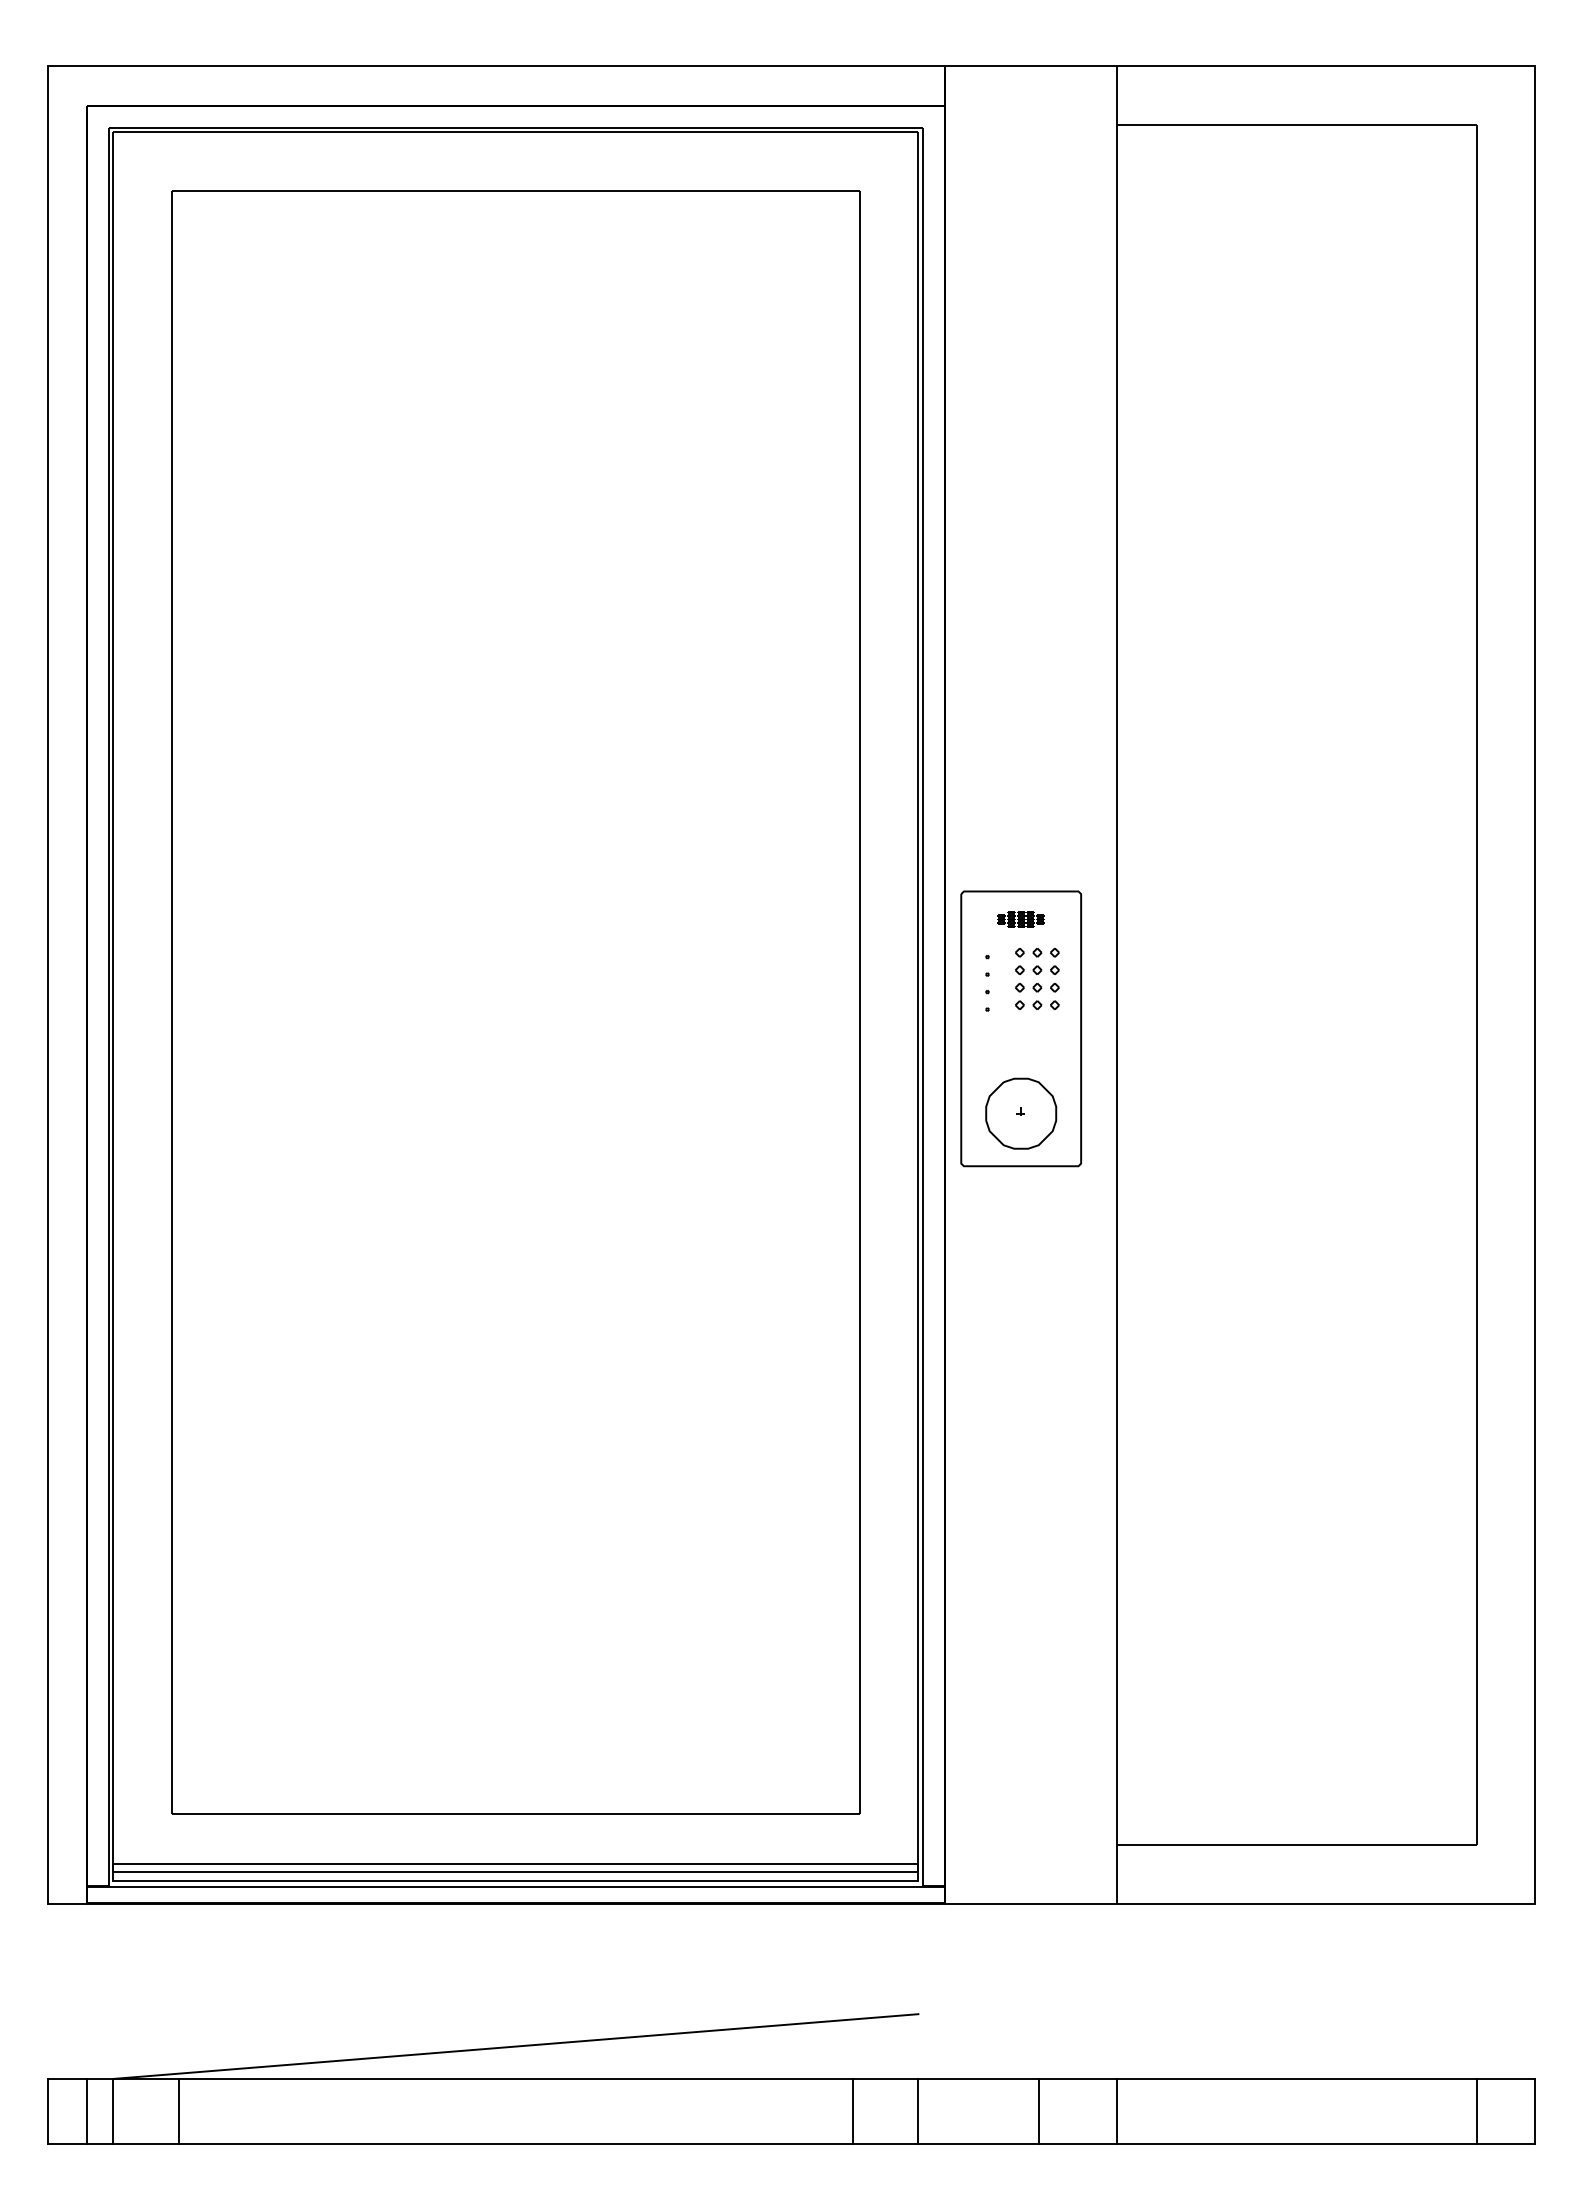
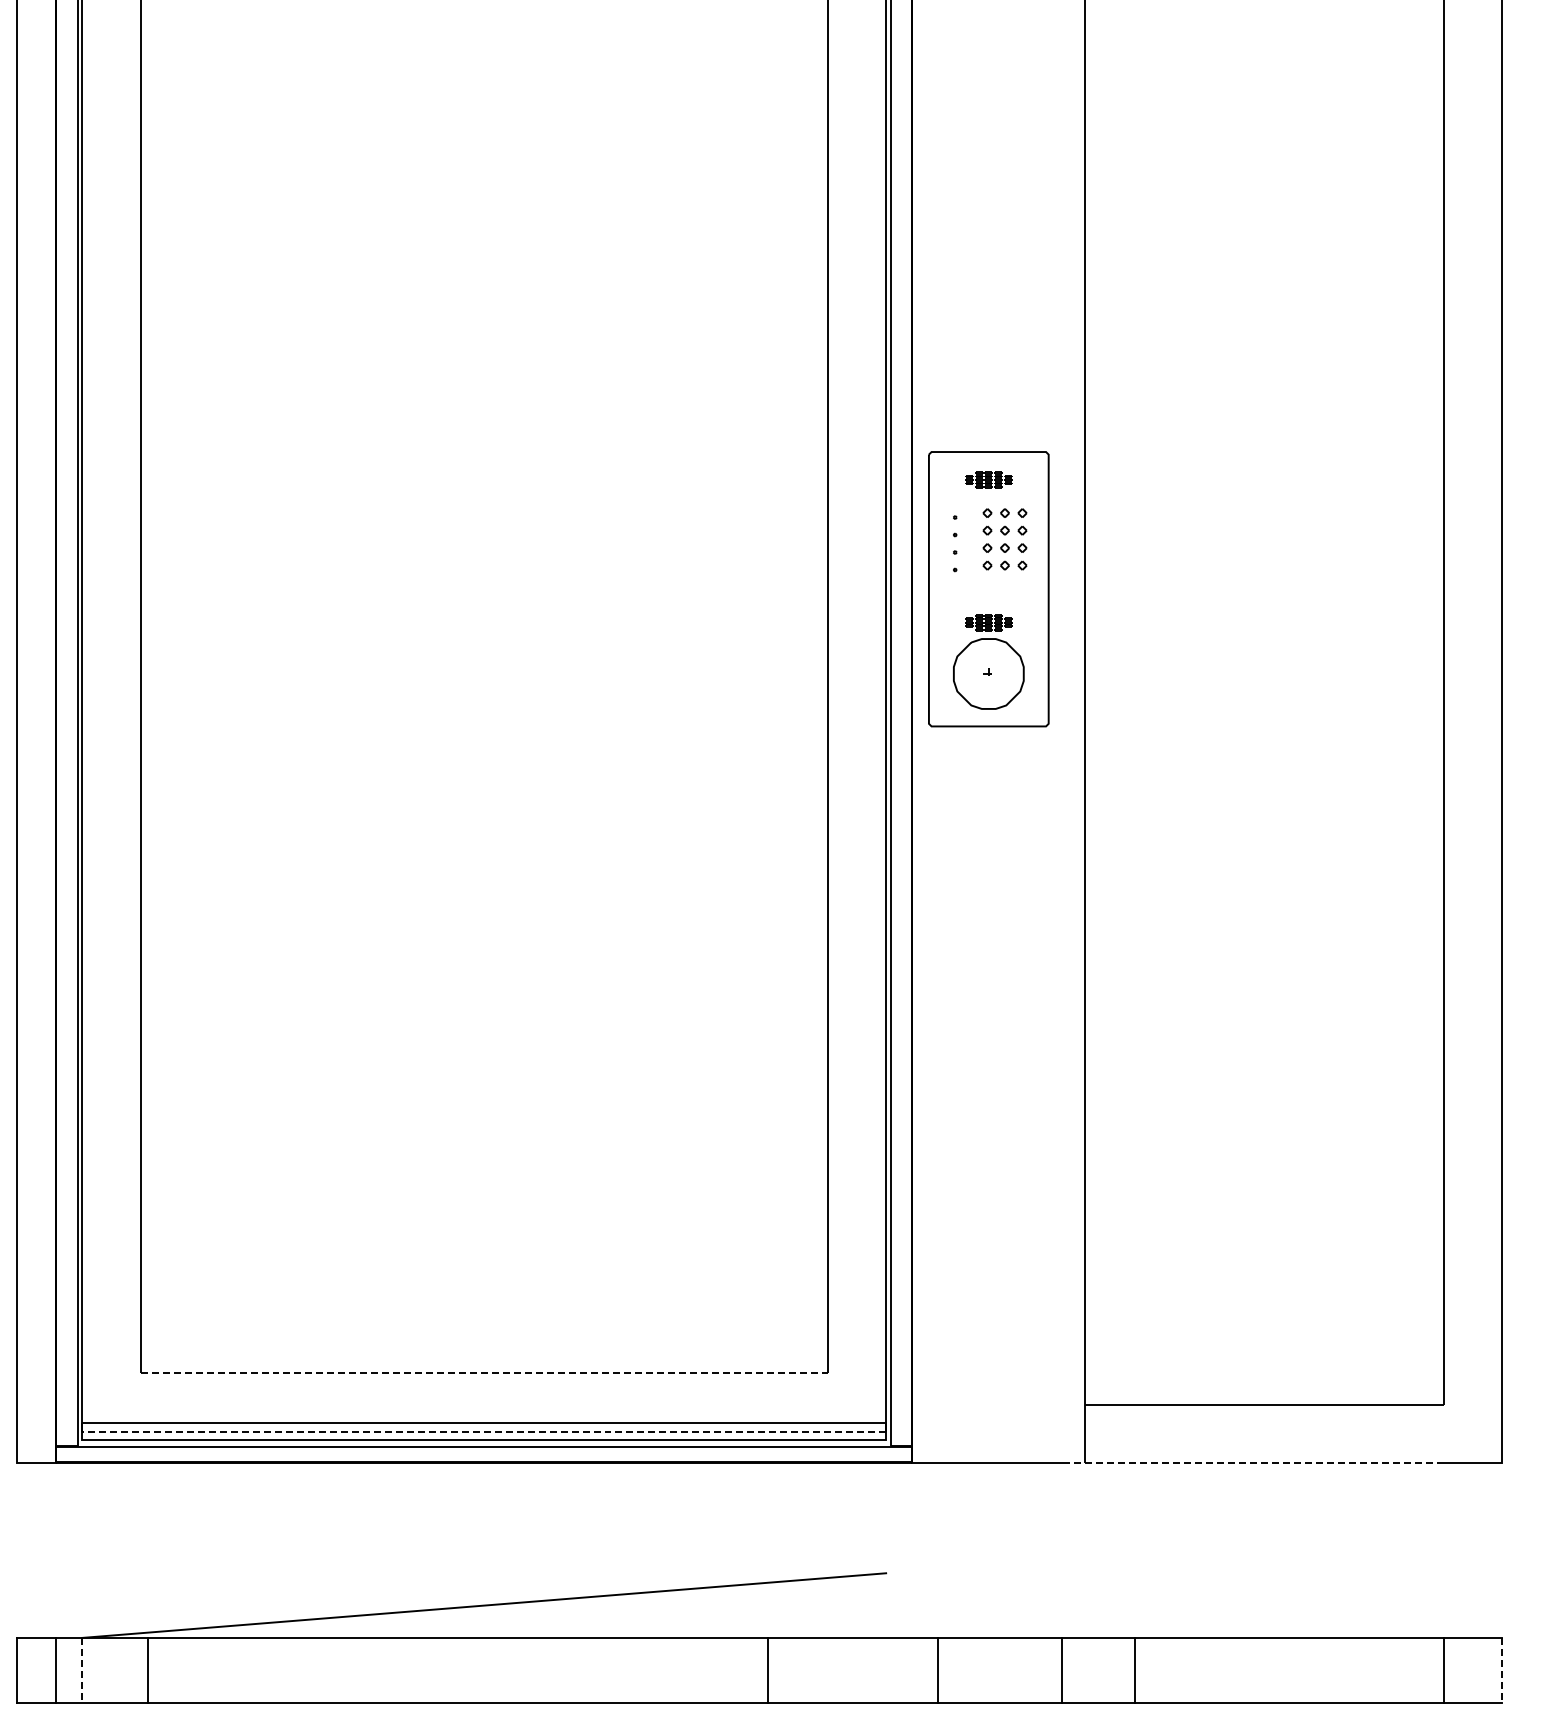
part: (1020, 1062) -> (988, 622), added
line: (515, 1813) -> (483, 1372), solid -> dashed
line: (515, 1872) -> (483, 1431), solid -> dashed
line: (1286, 1903) -> (1253, 1462), solid -> dashed
line: (852, 2110) -> (767, 1669), moved
line: (918, 2110) -> (938, 1669), moved
line: (1039, 2110) -> (1062, 1669), moved
line: (1117, 2110) -> (1135, 1669), moved
line: (113, 2111) -> (82, 1670), solid -> dashed
line: (1535, 2111) -> (1502, 1670), solid -> dashed

